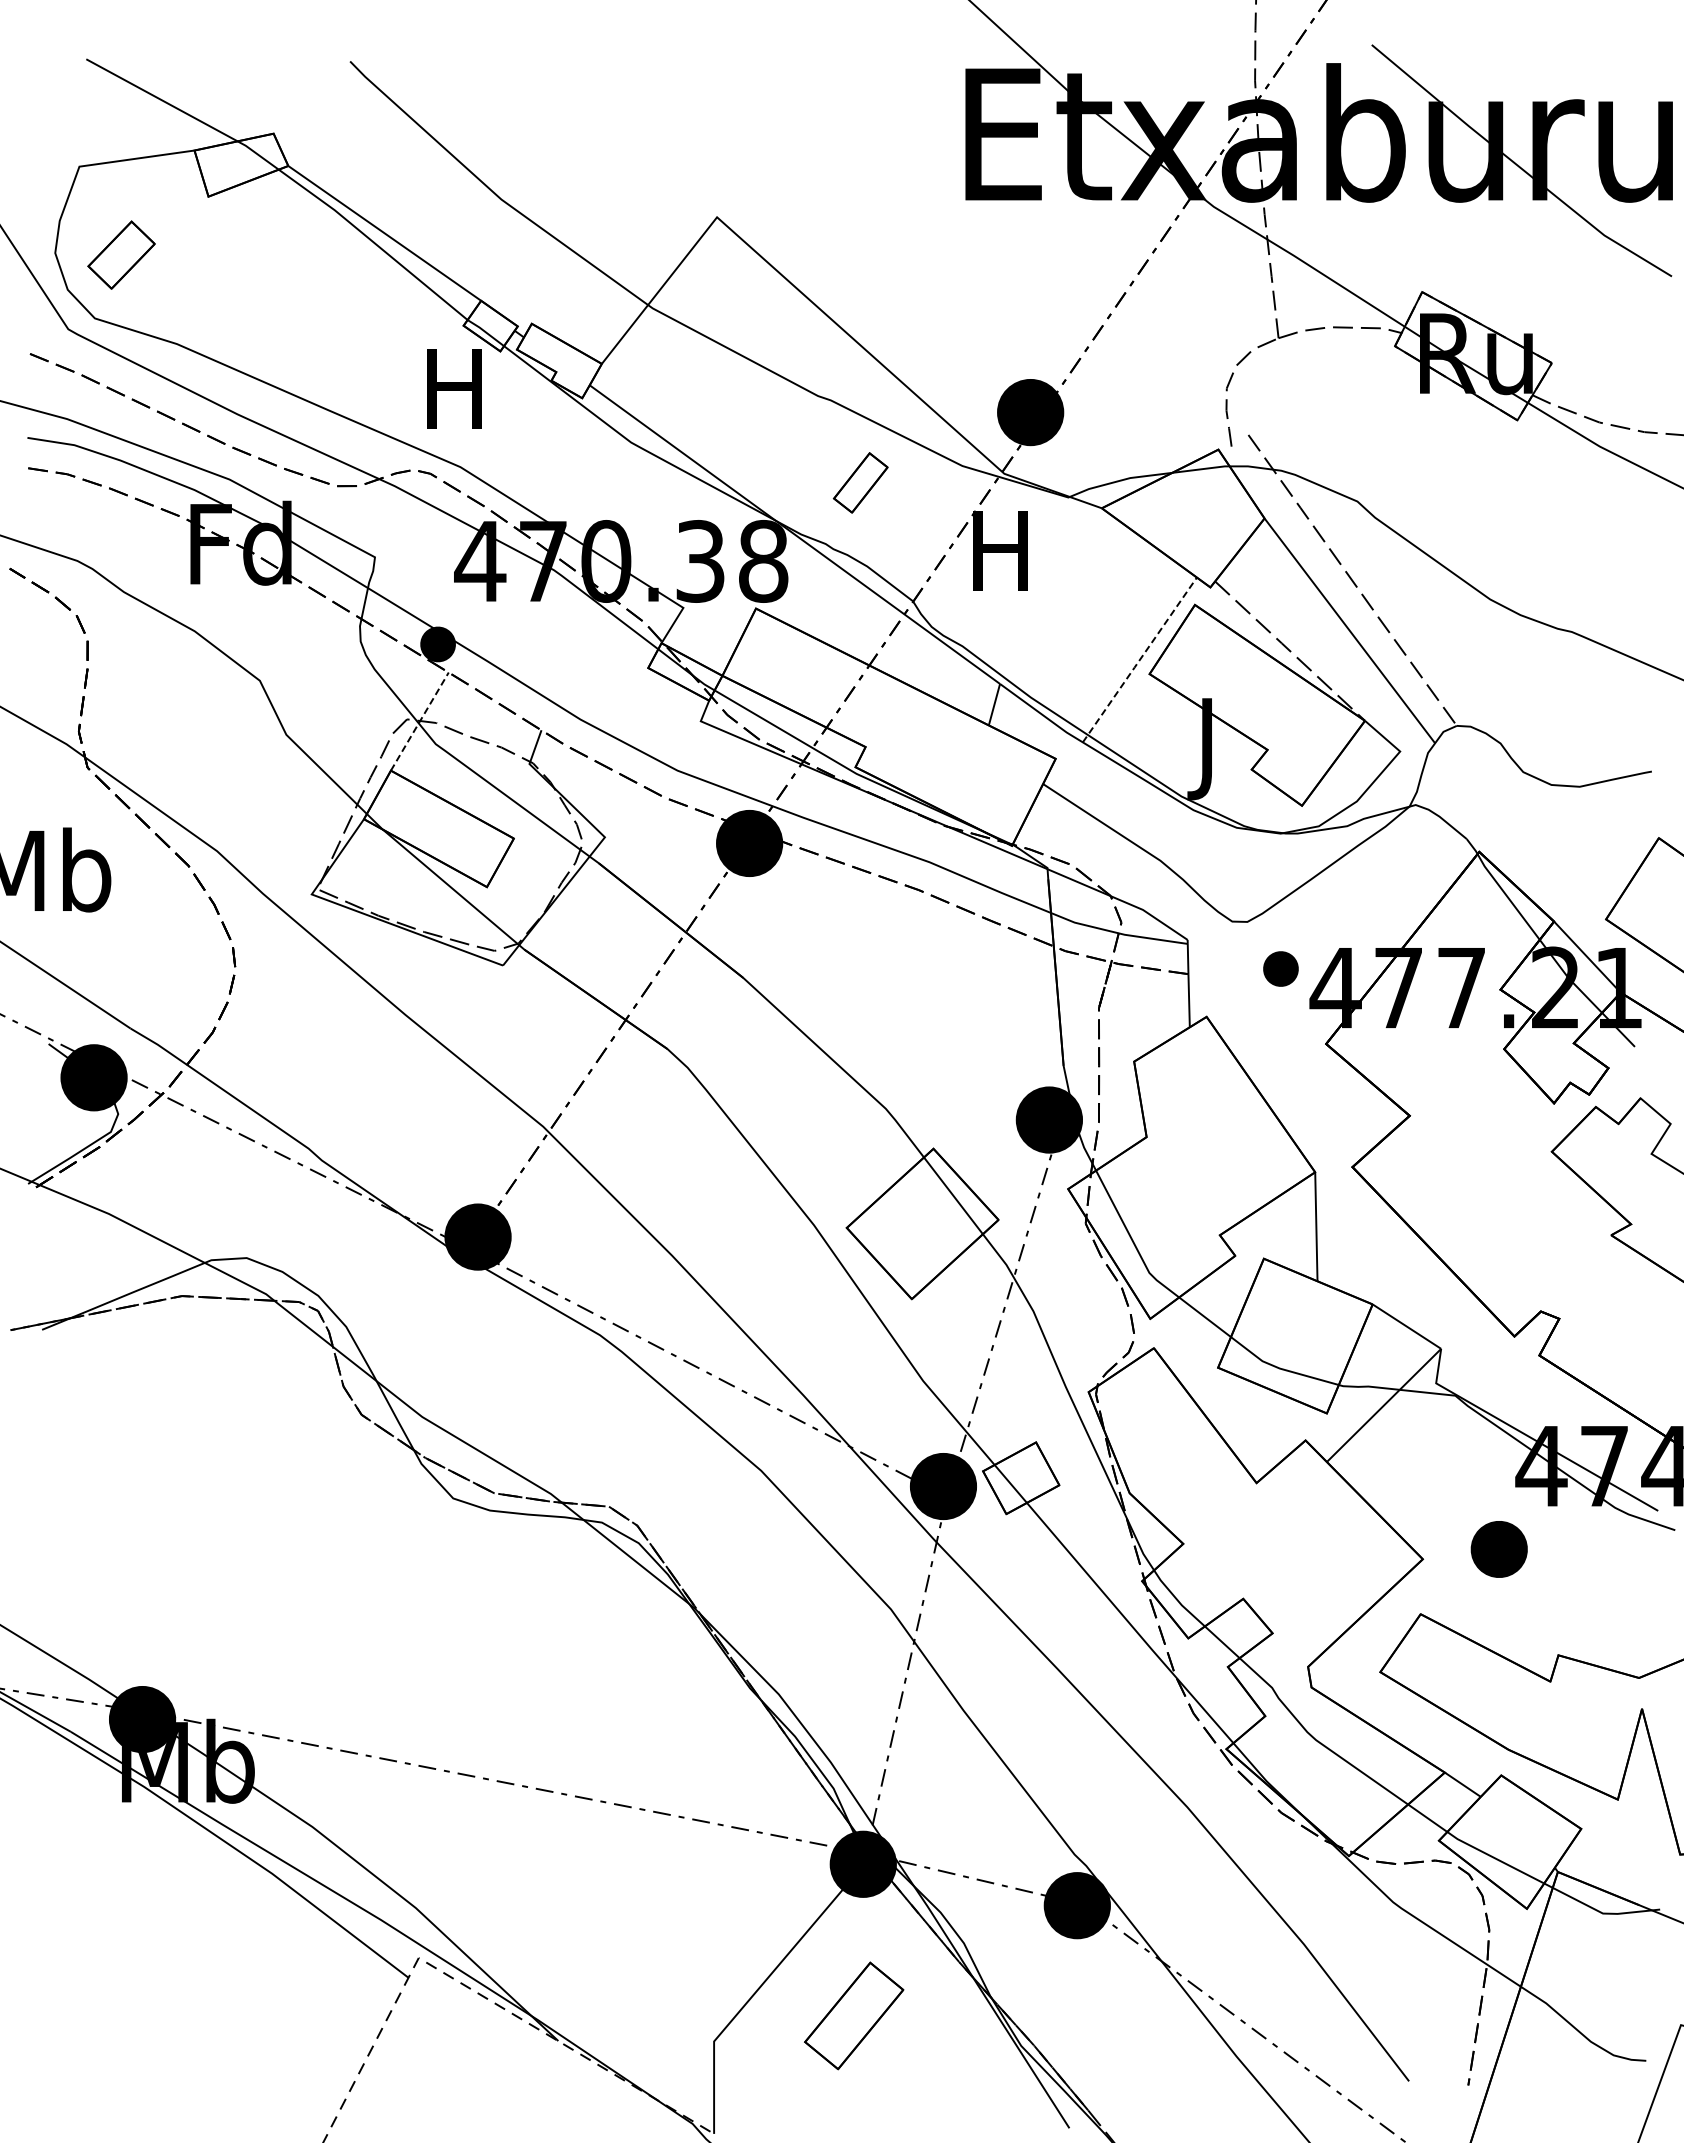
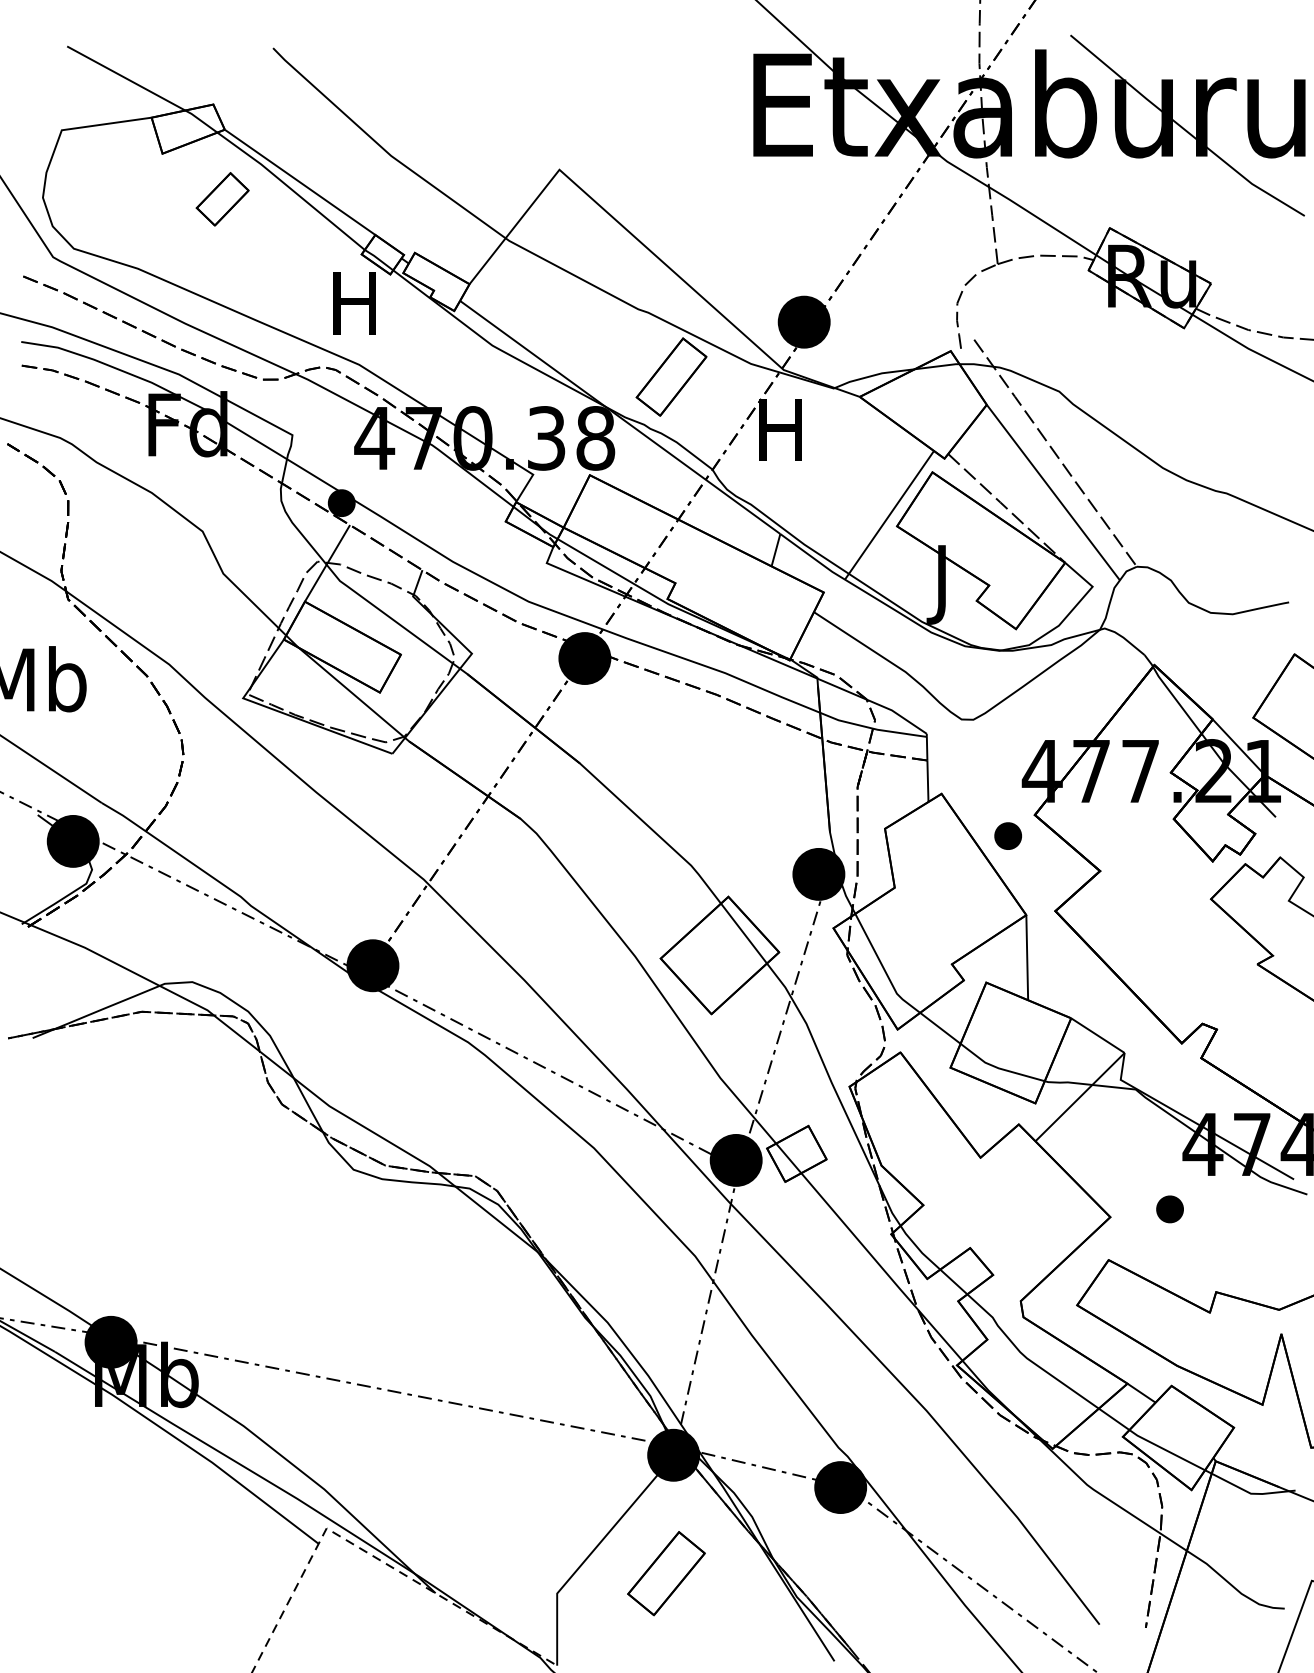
part: (121, 254) -> (222, 198), moved
part: (860, 482) -> (671, 376), size x1.67
line: (1139, 660) -> (889, 515), dashed -> solid
line: (419, 721) -> (327, 563), dashed -> solid
part: (1280, 968) -> (1007, 835), moved
part: (1499, 1548) -> (1170, 1208), size x0.62

